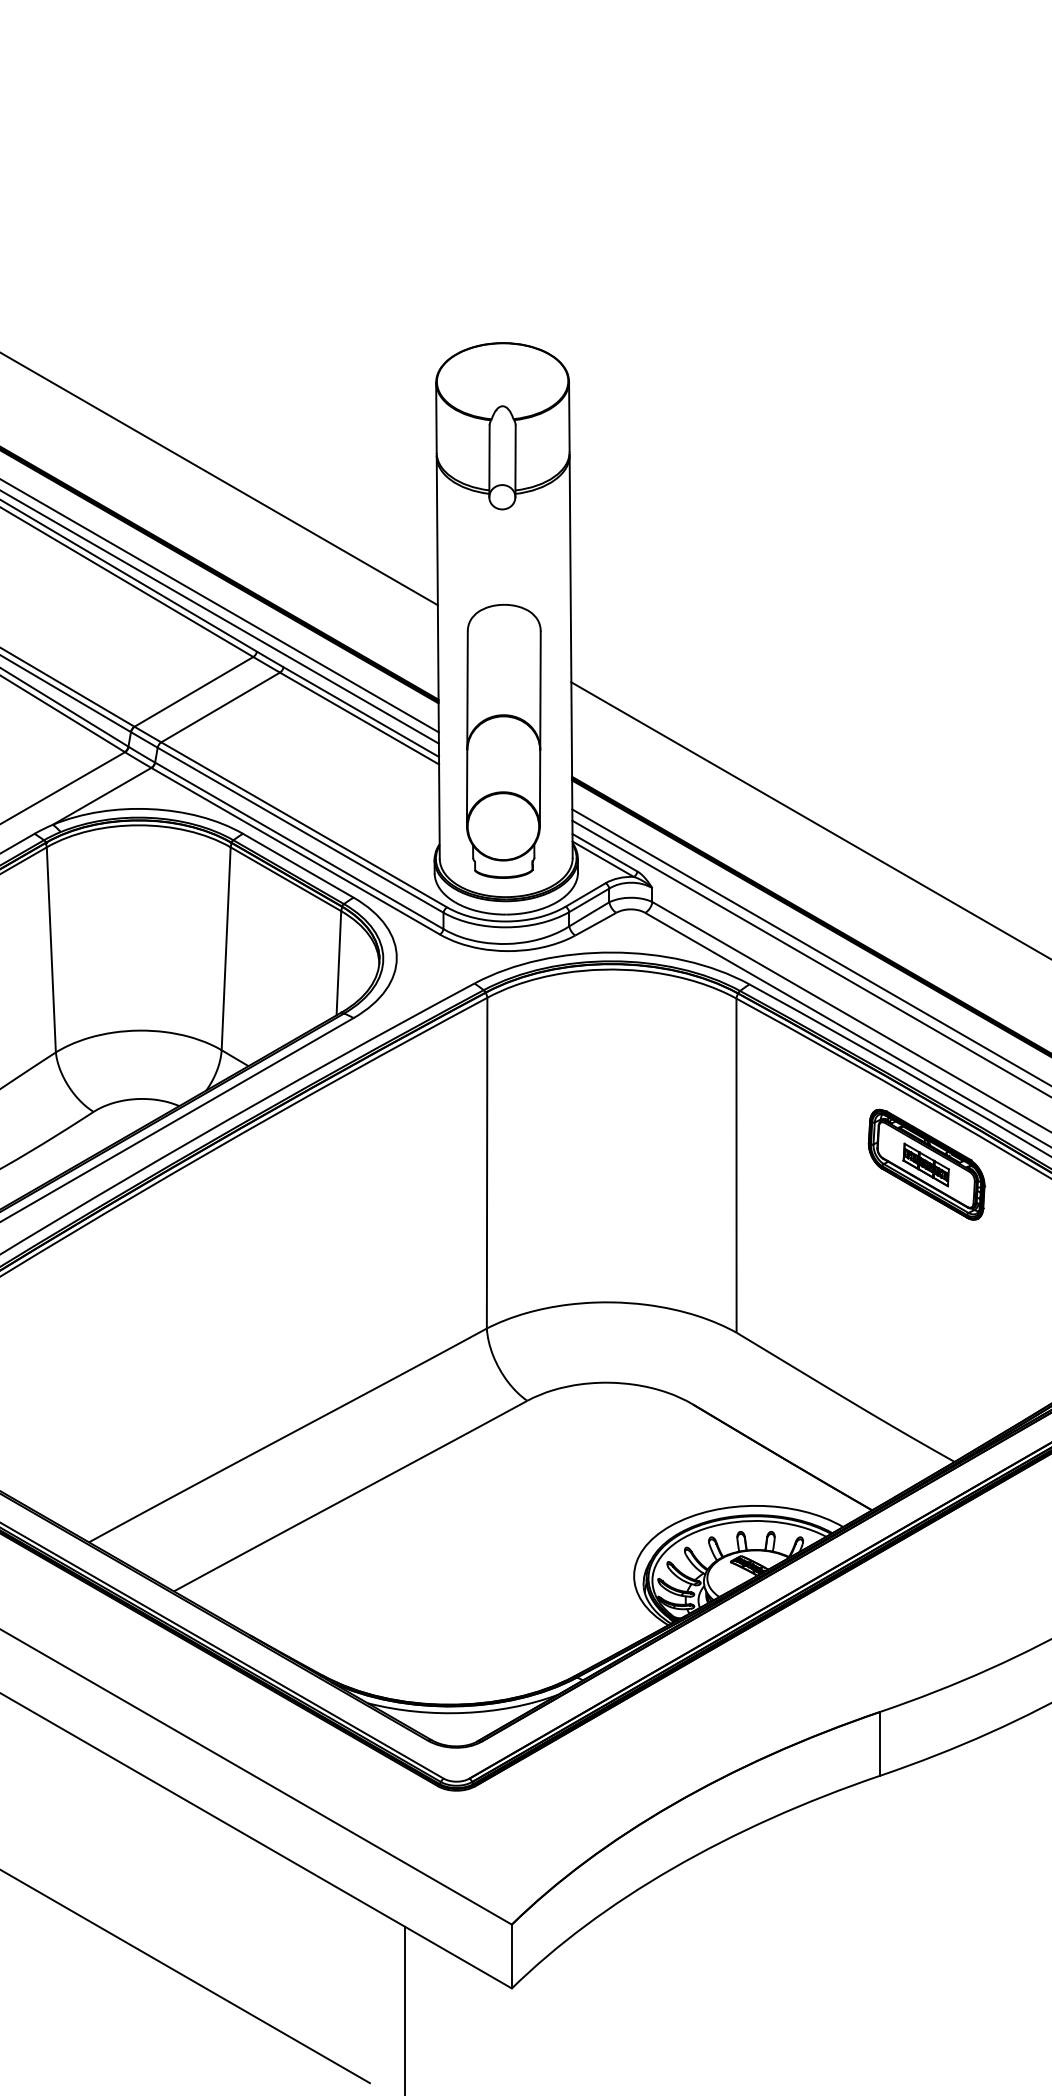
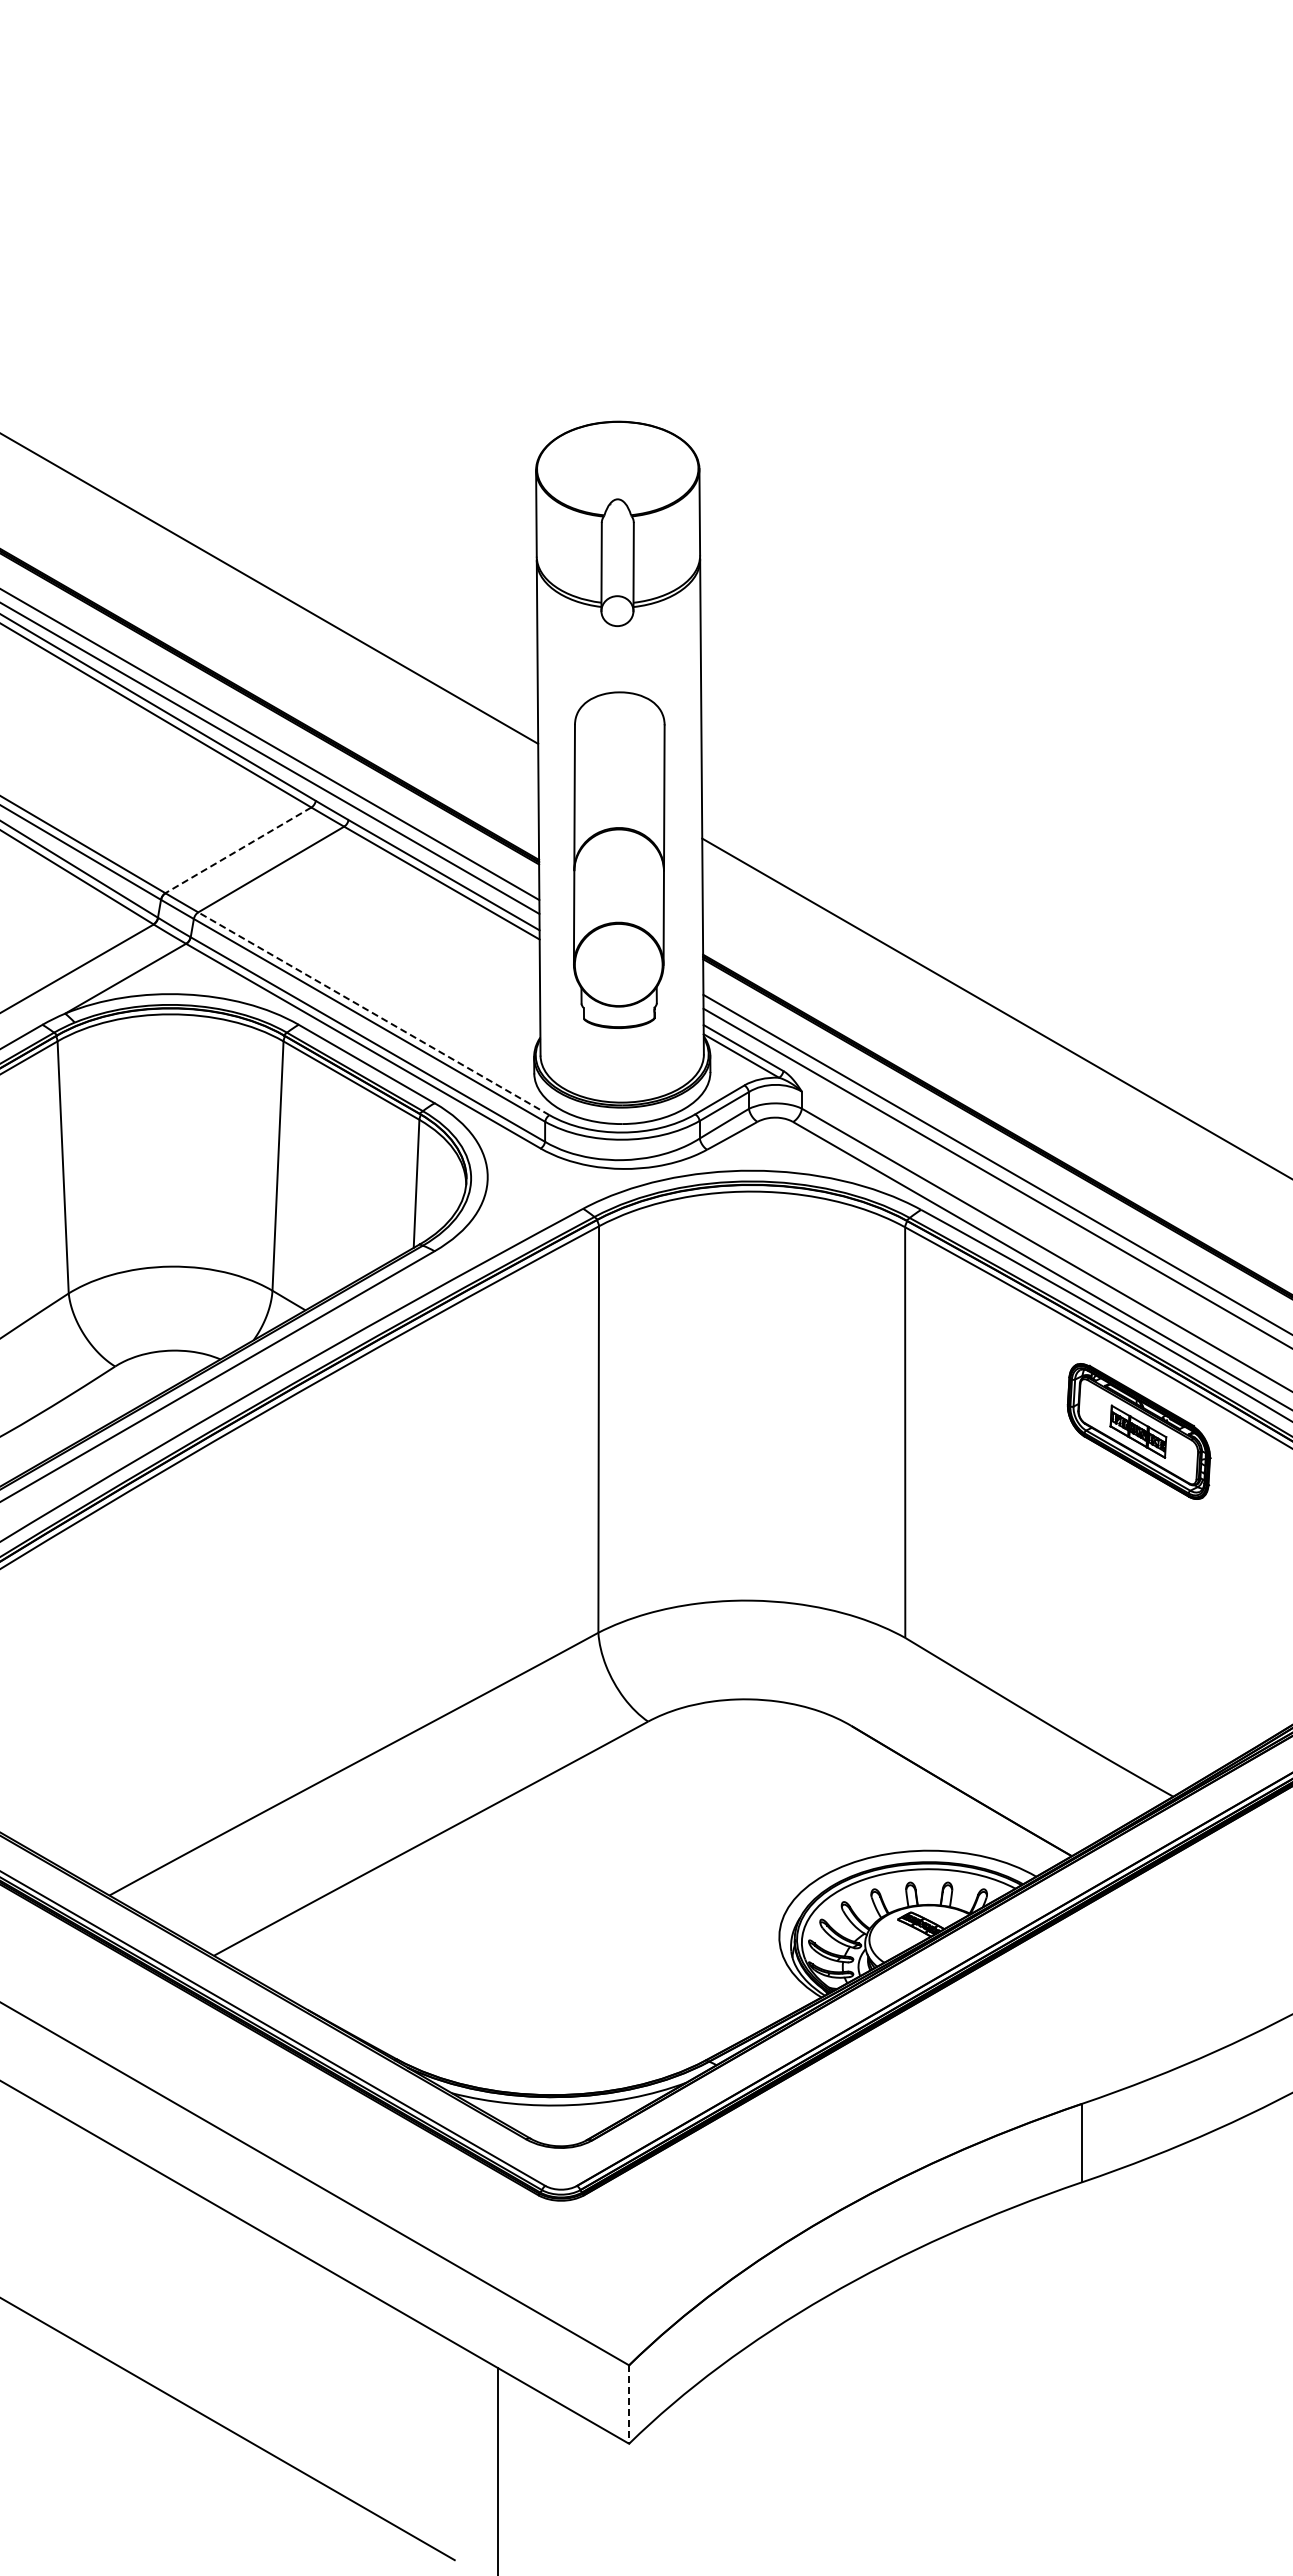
line: (194, 692) -> (238, 850), solid -> dashed
part: (504, 740) -> (619, 859), moved
line: (303, 824) -> (373, 1013), solid -> dashed
line: (512, 1957) -> (629, 2405), solid -> dashed

